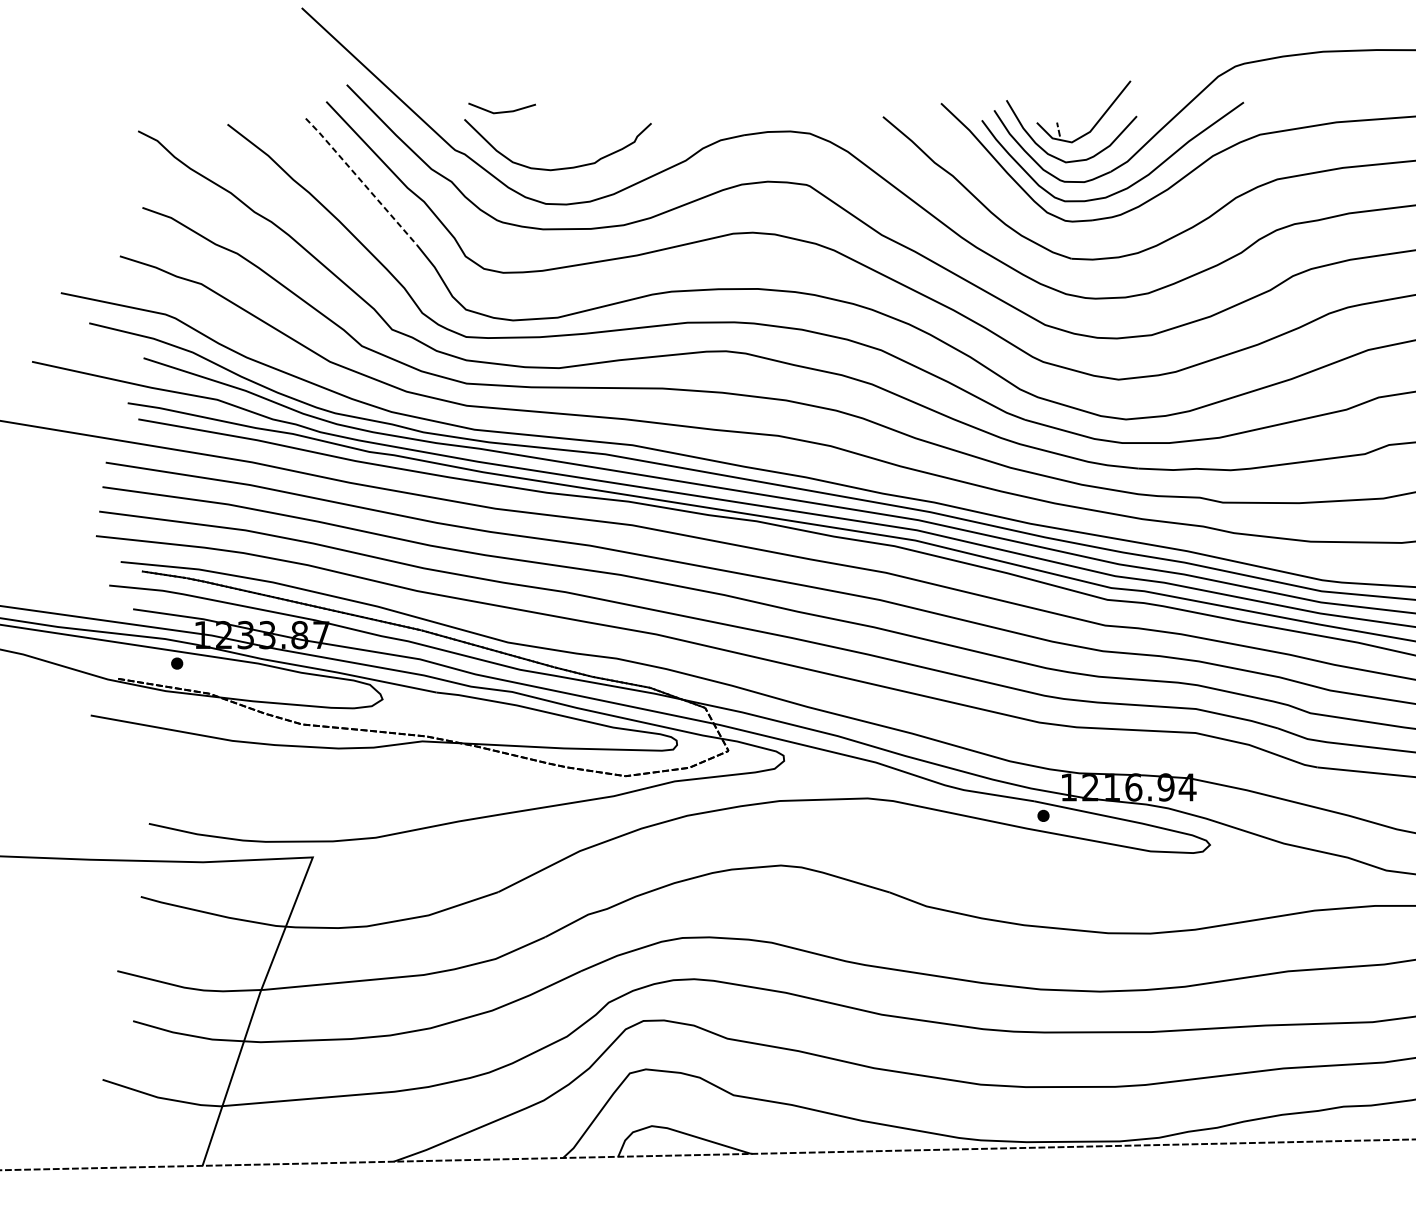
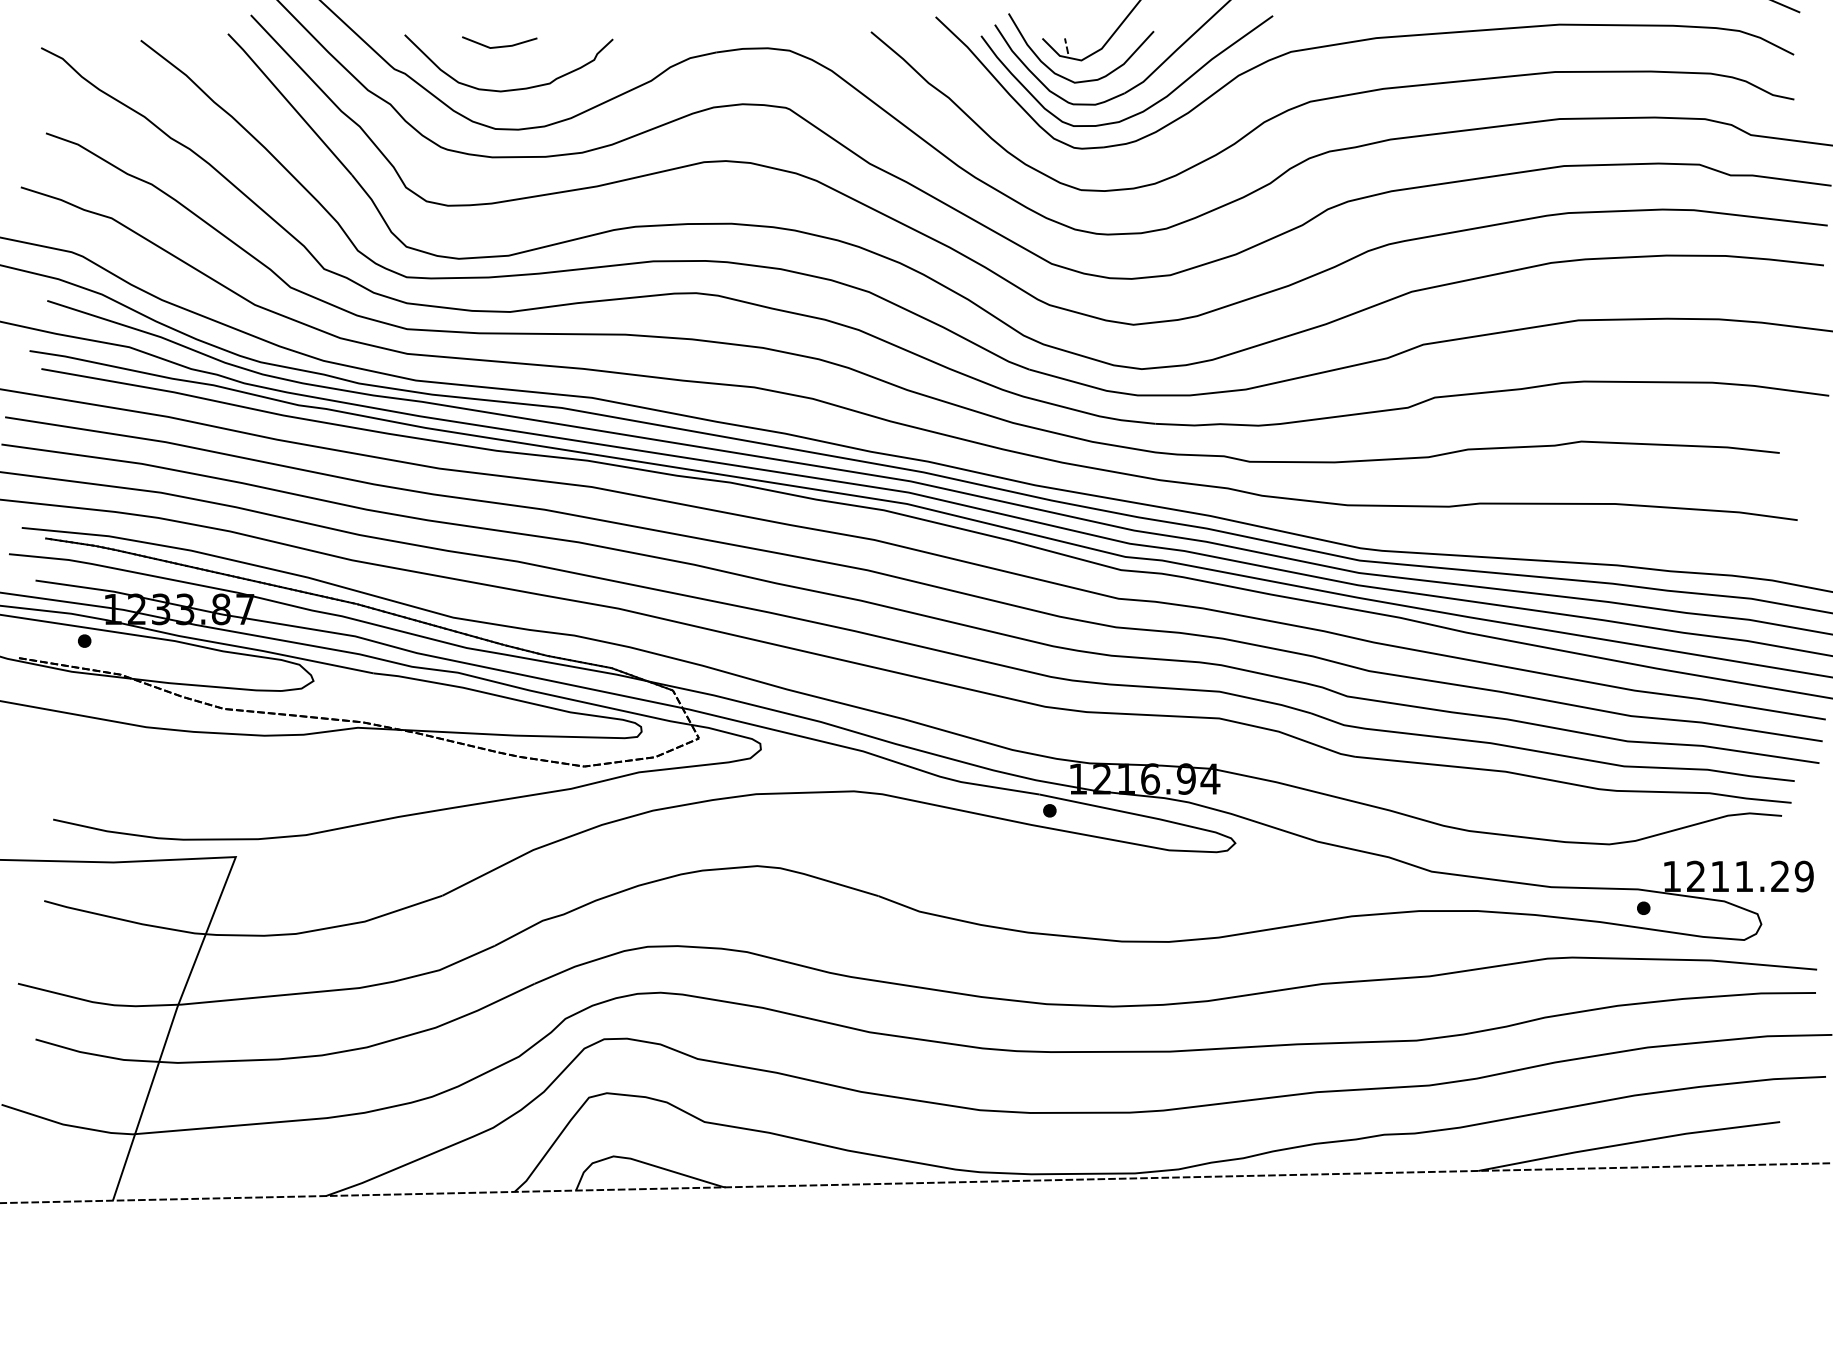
line: (501, 111) -> (499, 46), moved
line: (361, 181) -> (290, 104), dashed -> solid

